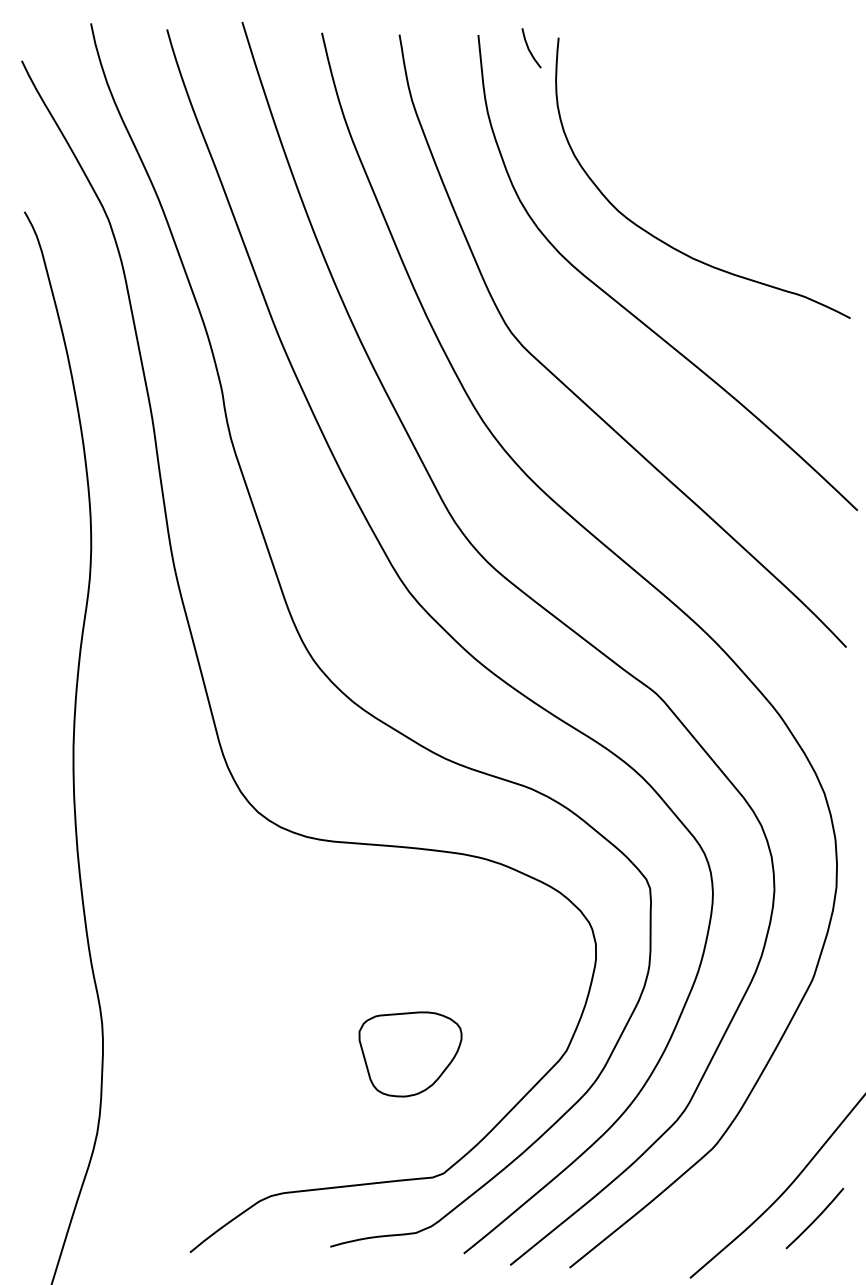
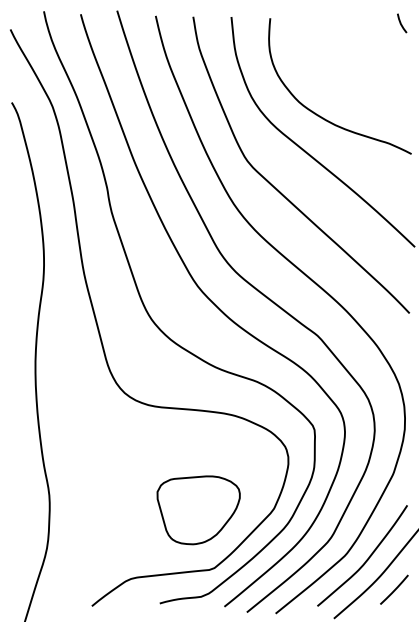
line: (530, 48) -> (401, 23), moved
part: (410, 1054) -> (198, 510), size x1.67
curve: (757, 1155) -> (366, 559), added

